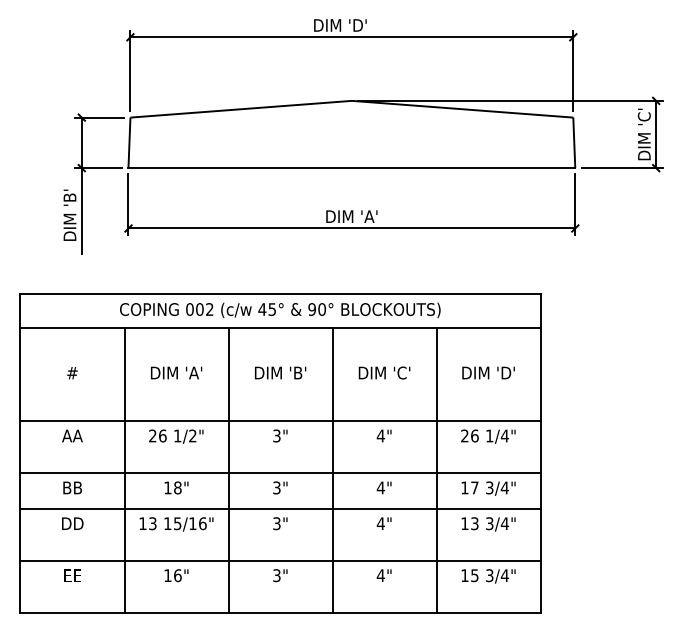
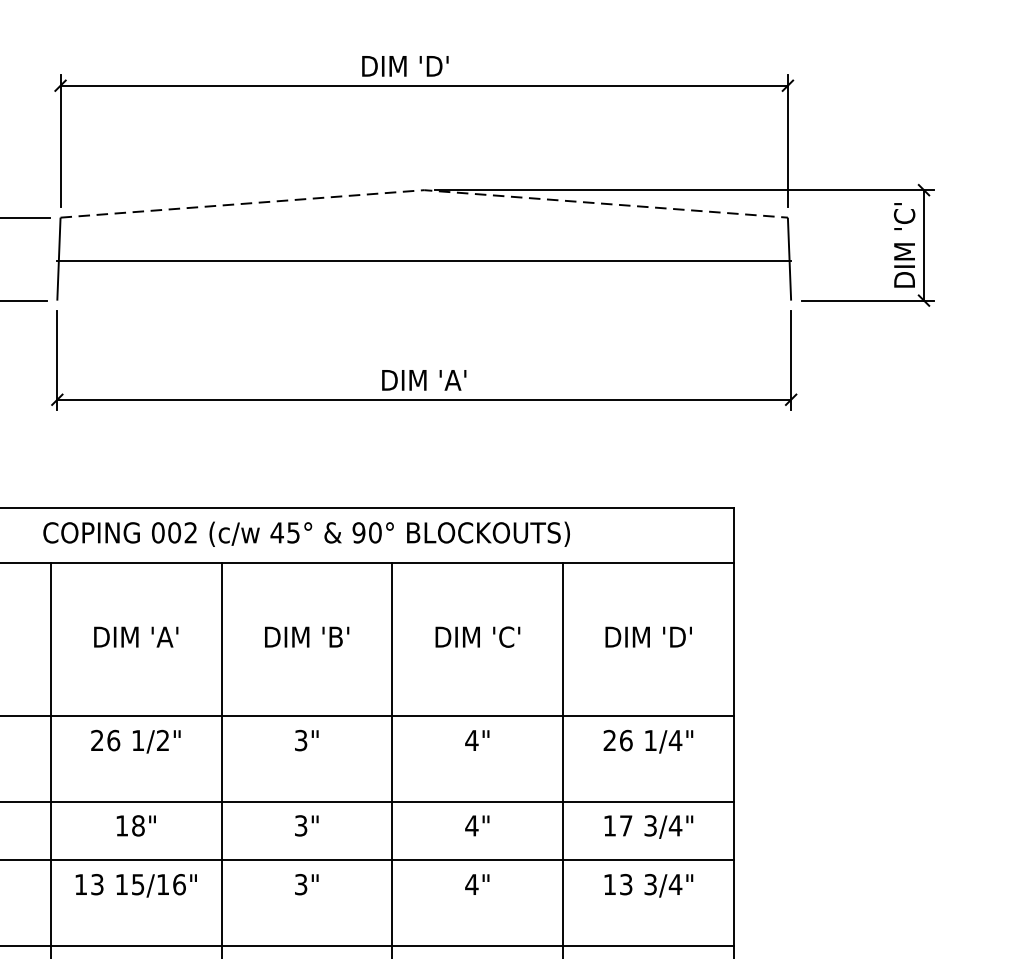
line: (351, 100) -> (423, 189), solid -> dashed
line: (351, 168) -> (423, 261), moved

